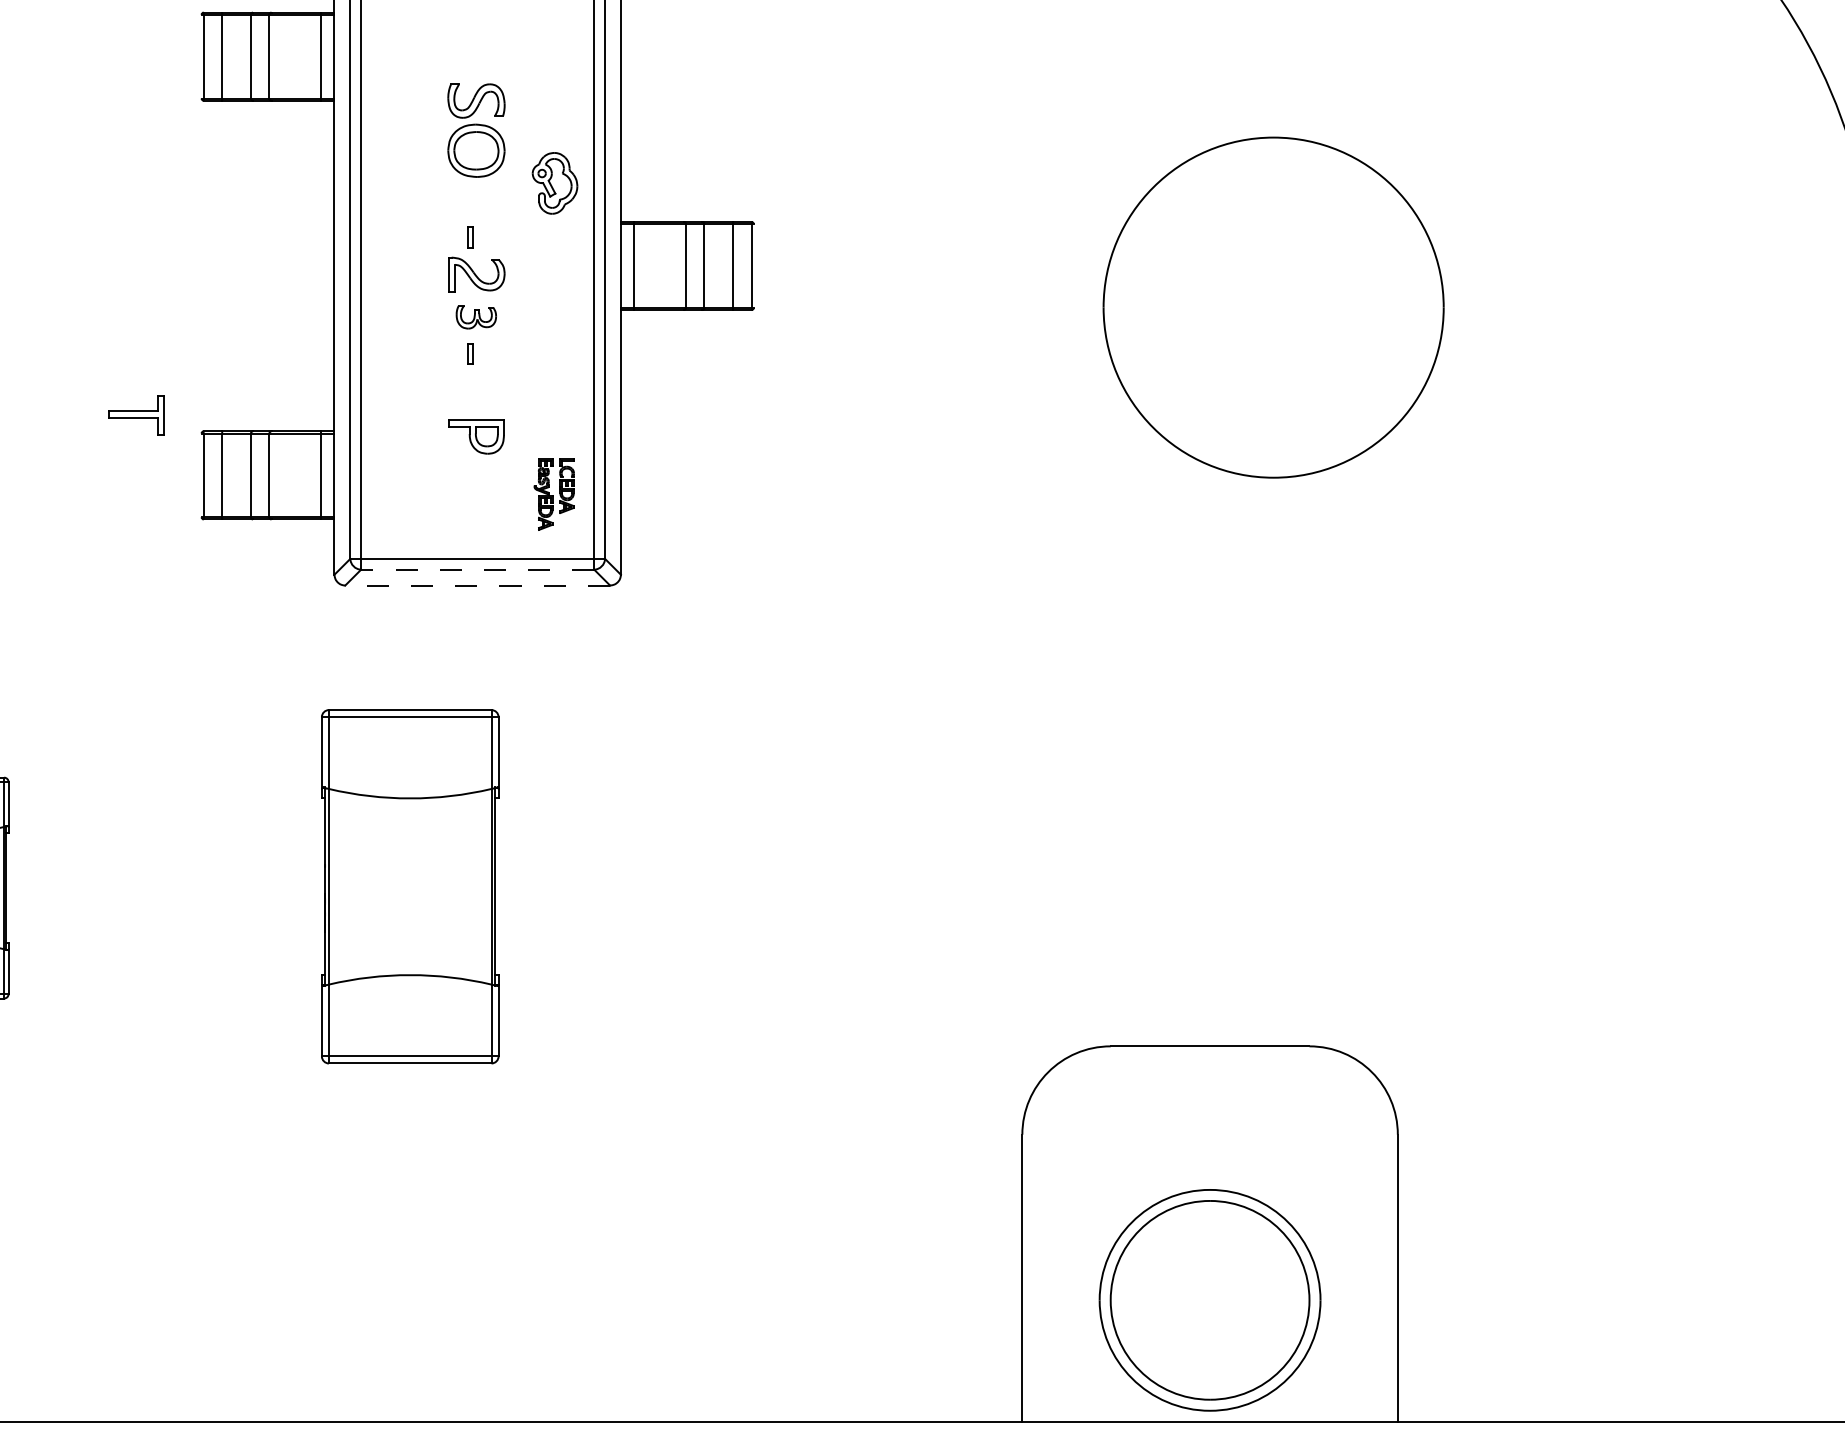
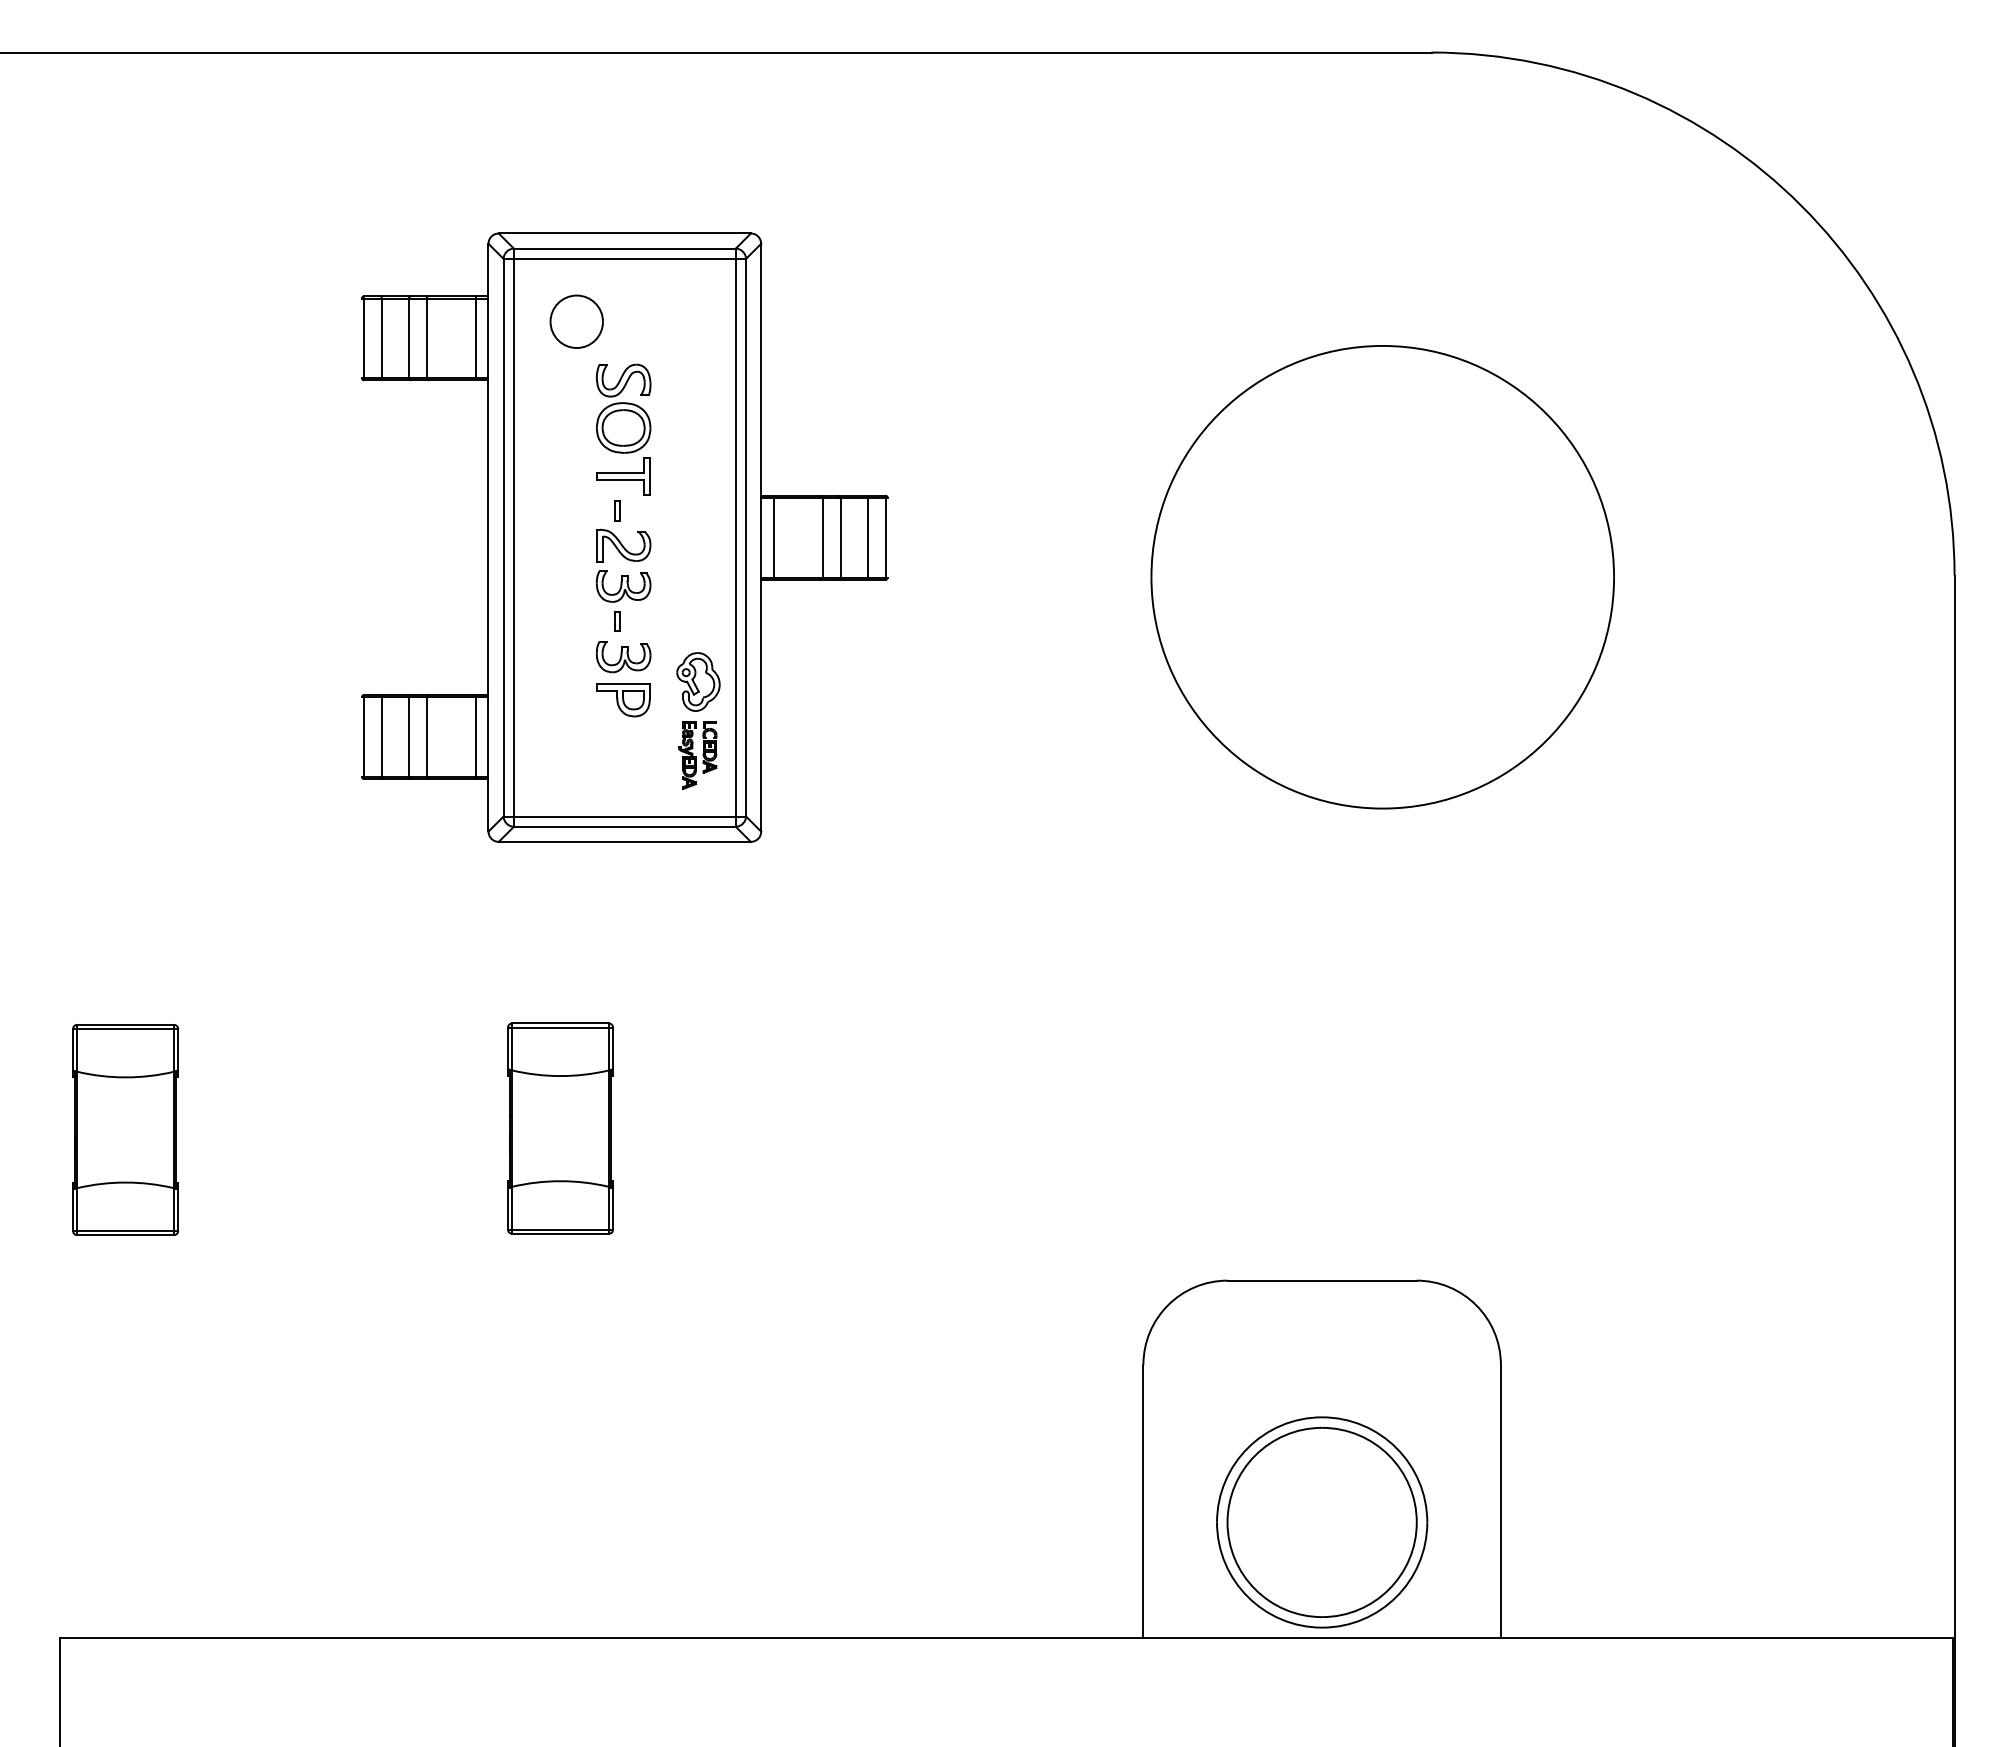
part: (426, 38) -> (576, 321), added
part: (555, 182) -> (698, 681), moved
part: (1273, 307) -> (1382, 577), size x1.43
part: (476, 317) -> (623, 586), size x1.43
part: (476, 391) -> (623, 657), added
part: (135, 414) -> (623, 476), moved
line: (477, 569) -> (624, 826), dashed -> solid
line: (477, 585) -> (624, 841), dashed -> solid
part: (410, 886) -> (560, 1128), size x0.62

